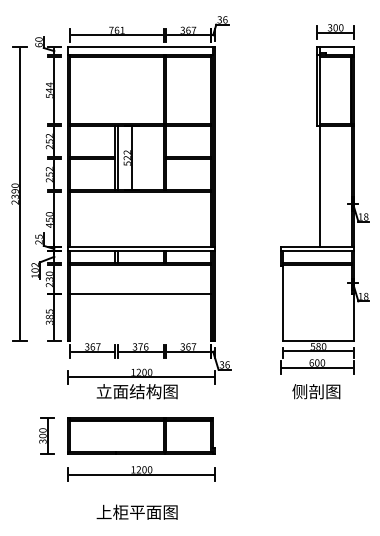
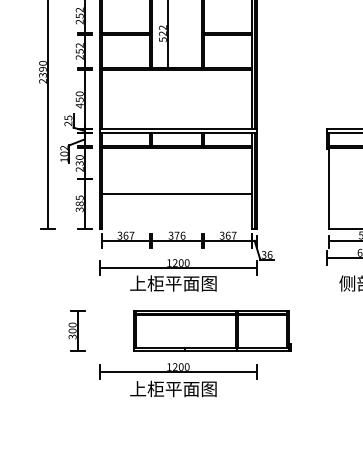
line: (140, 293) -> (176, 193), moved
text: (129, 391) -> (165, 283), 立面结构图 -> 上柜平面图
part: (141, 435) -> (212, 330), moved
text: (136, 511) -> (172, 388), moved

